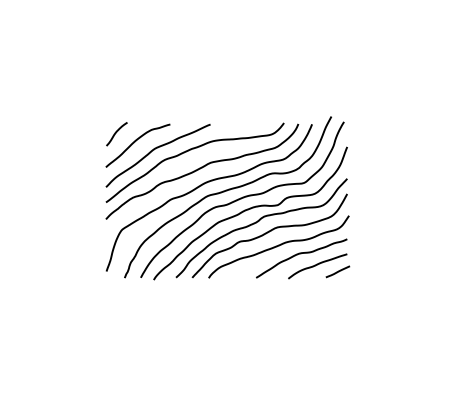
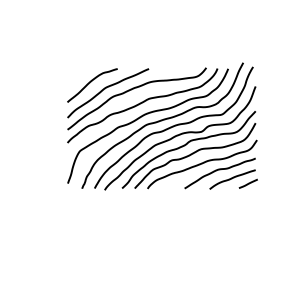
curve: (116, 133) -> (75, 75), removed

